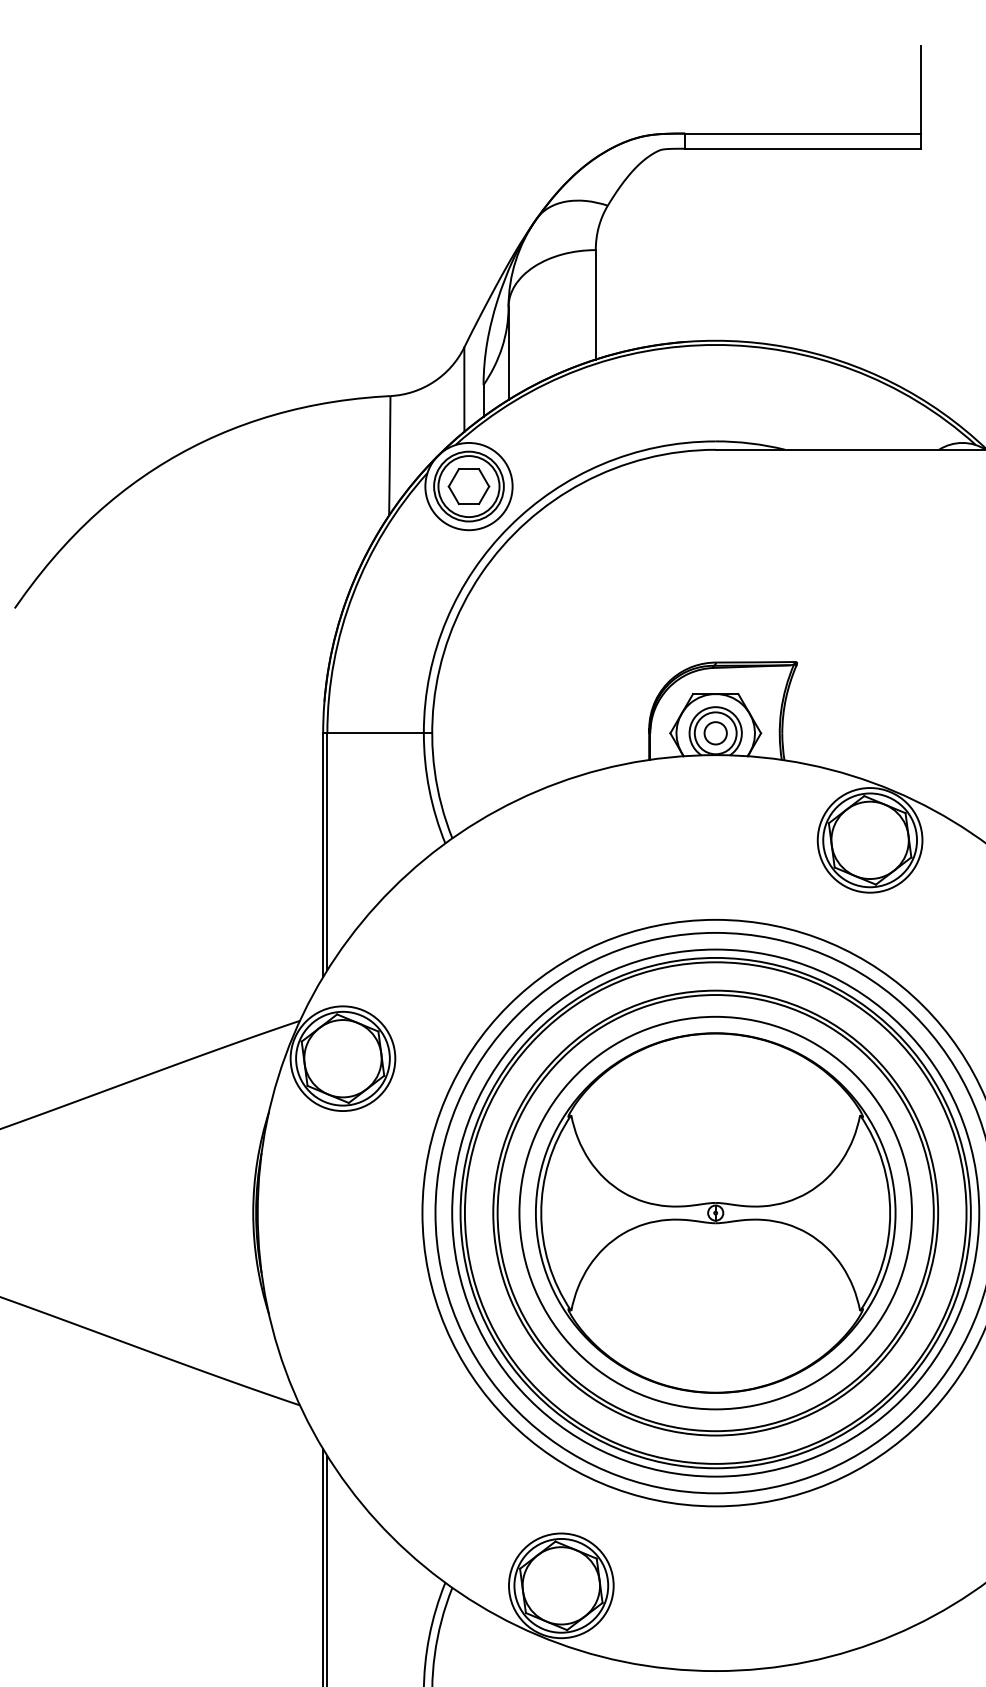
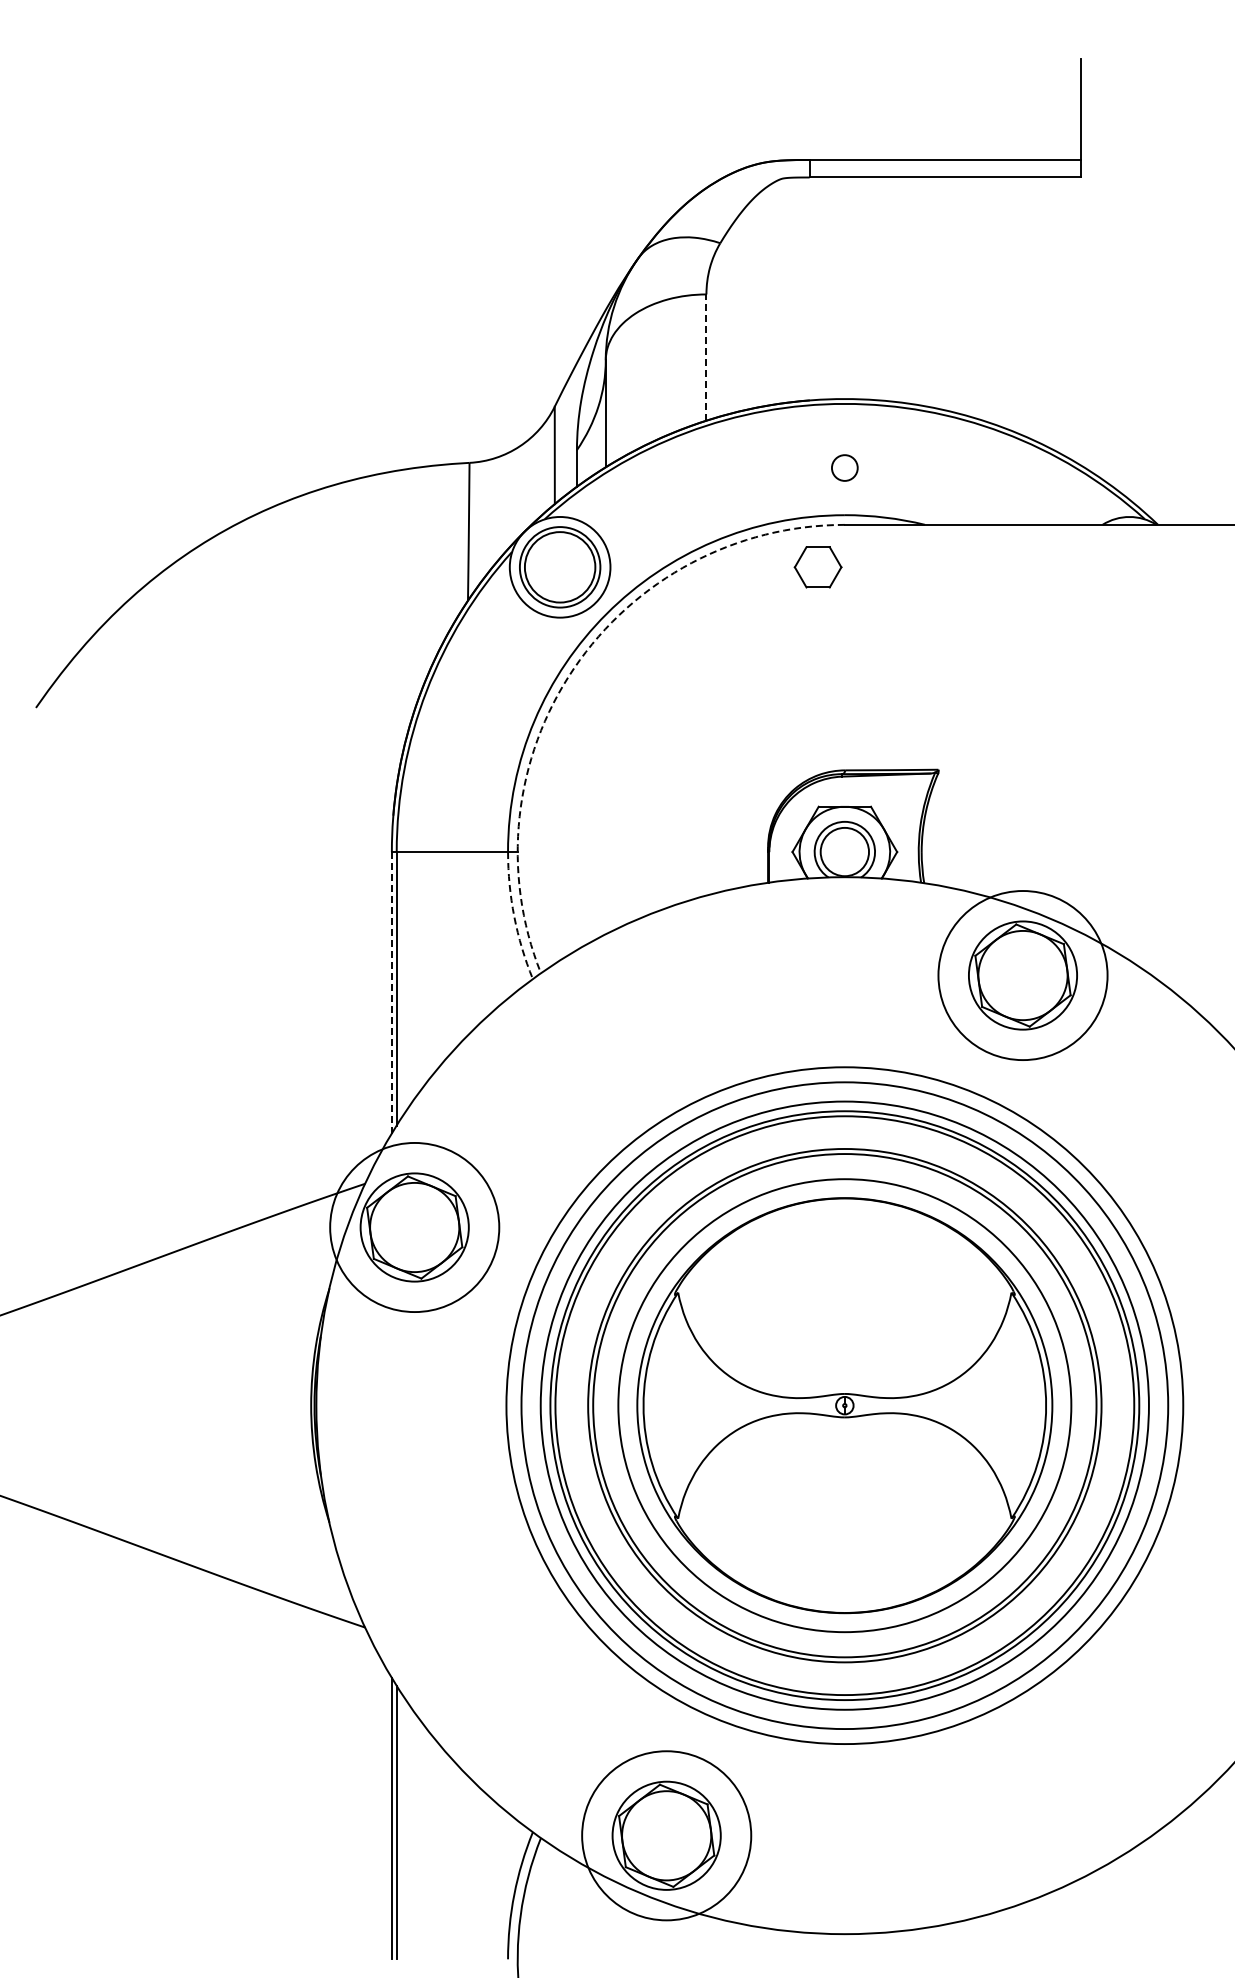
line: (595, 304) -> (706, 357), solid -> dashed
part: (468, 486) -> (817, 567), moved
arc: (481, 574) -> (574, 668), solid -> dashed
circle: (715, 732) -> (844, 467), moved
arc: (429, 789) -> (514, 916), solid -> dashed
circle: (869, 840) -> (1022, 975), size x1.4
line: (322, 855) -> (391, 992), solid -> dashed
circle: (342, 1058) -> (414, 1227), size x1.4
circle: (561, 1585) -> (666, 1835), size x1.4

